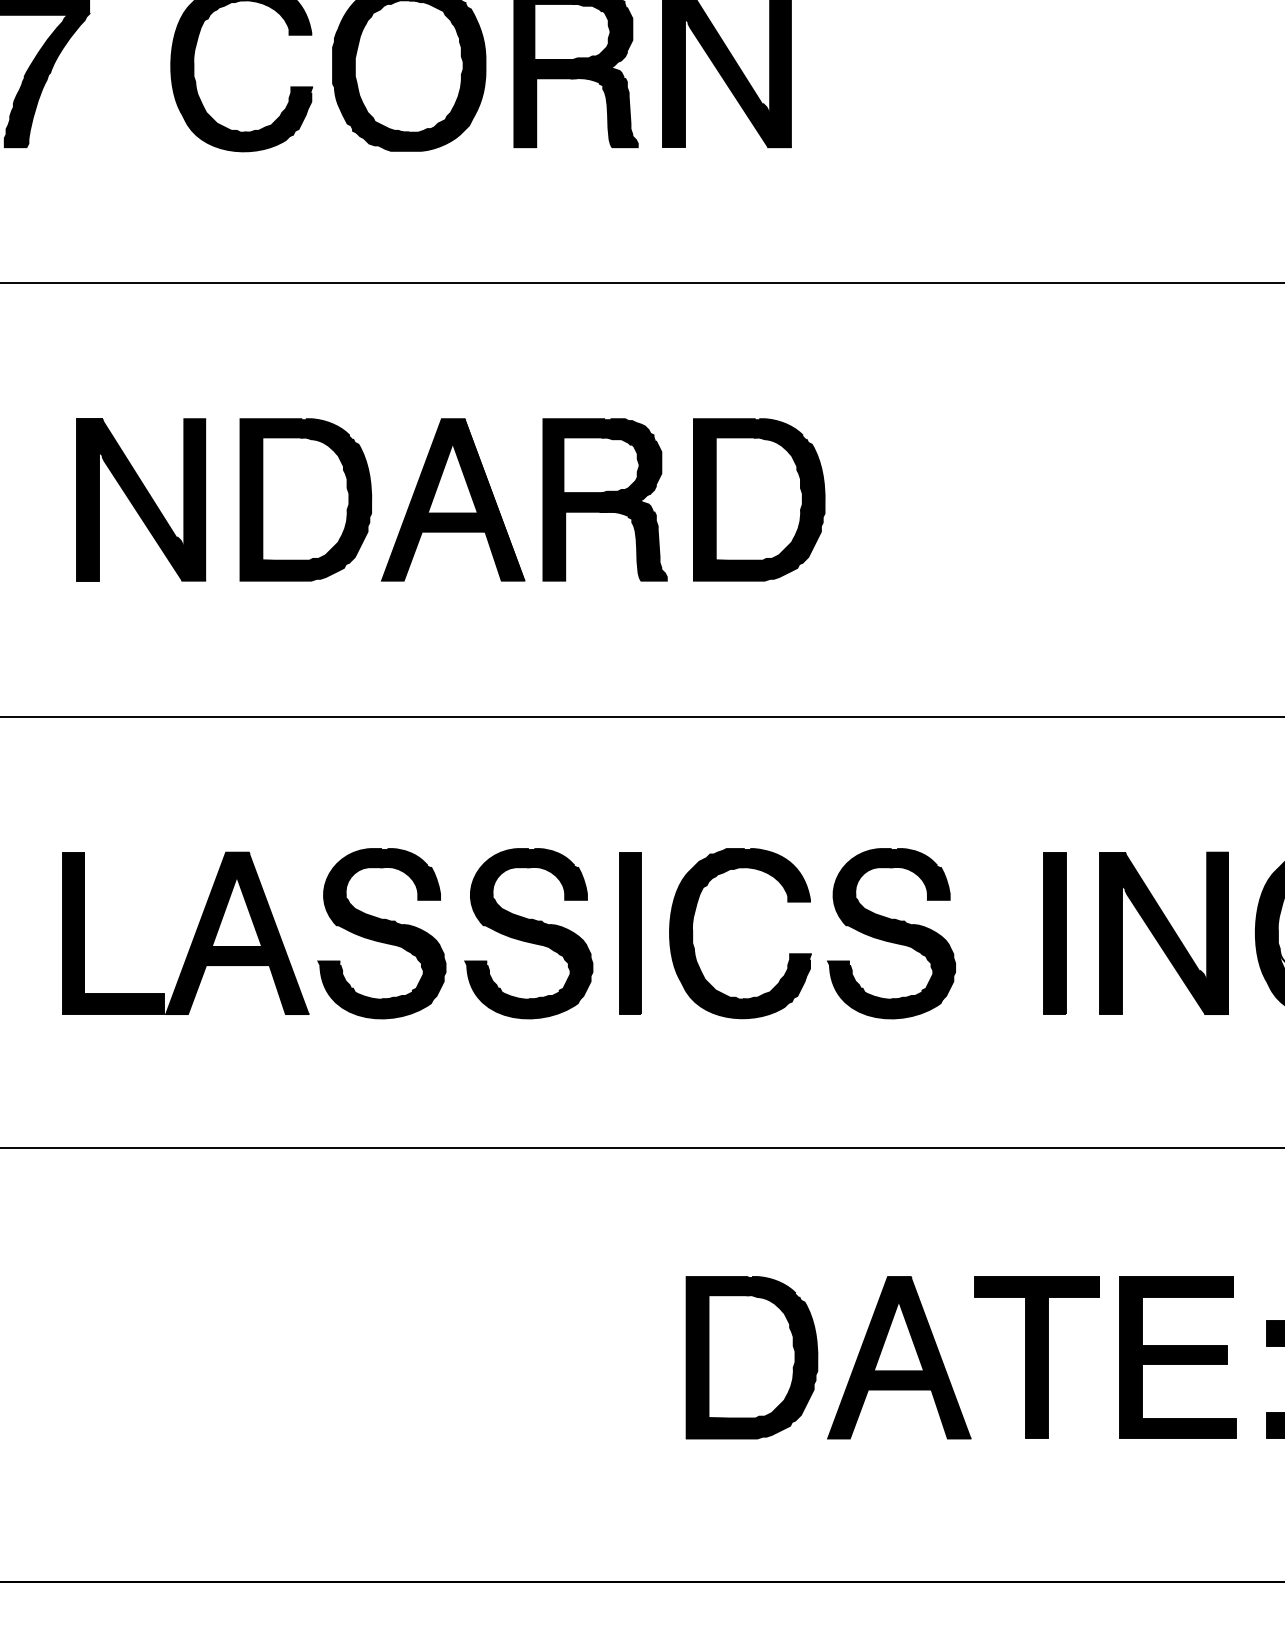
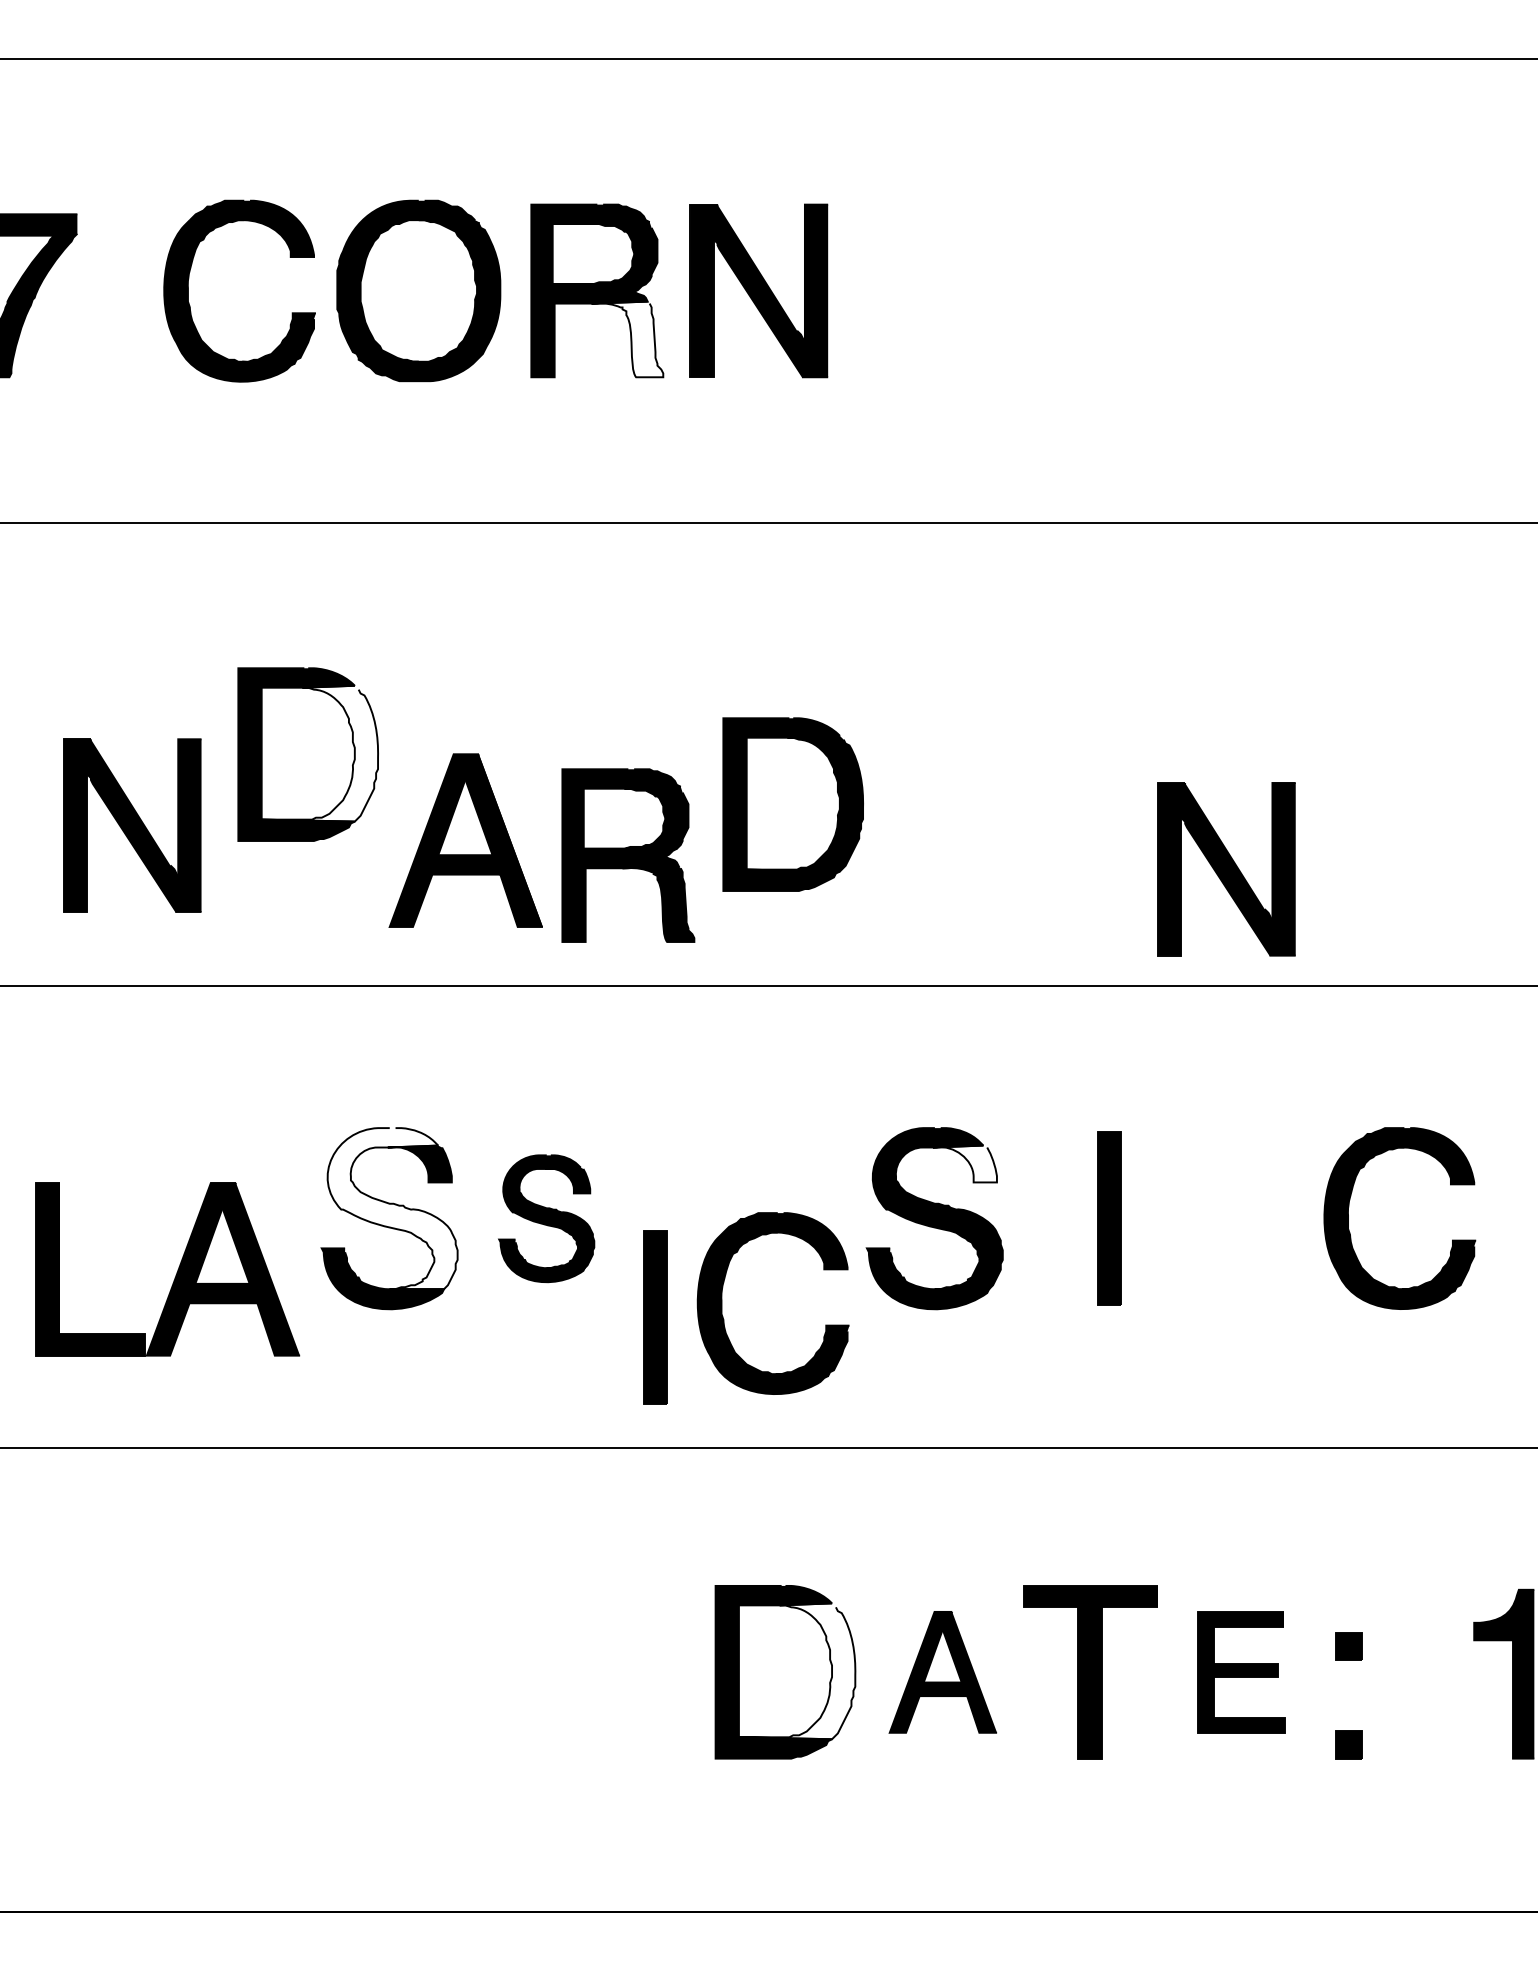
fill: (604, 111) -> (627, 339), removed
fill: (316, 498) -> (319, 753), removed
part: (141, 499) -> (132, 825), moved
part: (452, 499) -> (465, 840), moved
part: (605, 499) -> (628, 855), moved
part: (758, 499) -> (792, 804), moved
fill: (919, 882) -> (964, 1163), removed
fill: (384, 924) -> (392, 1208), removed
part: (528, 933) -> (546, 1218), size x0.7
part: (630, 933) -> (655, 1317), moved
part: (693, 933) -> (722, 1303), moved
part: (1164, 933) -> (1226, 869), moved
part: (193, 936) -> (176, 1272), moved
fill: (762, 1357) -> (796, 1671), removed
part: (898, 1357) -> (942, 1672), size x0.7
part: (1178, 1357) -> (1241, 1672), size x0.7

